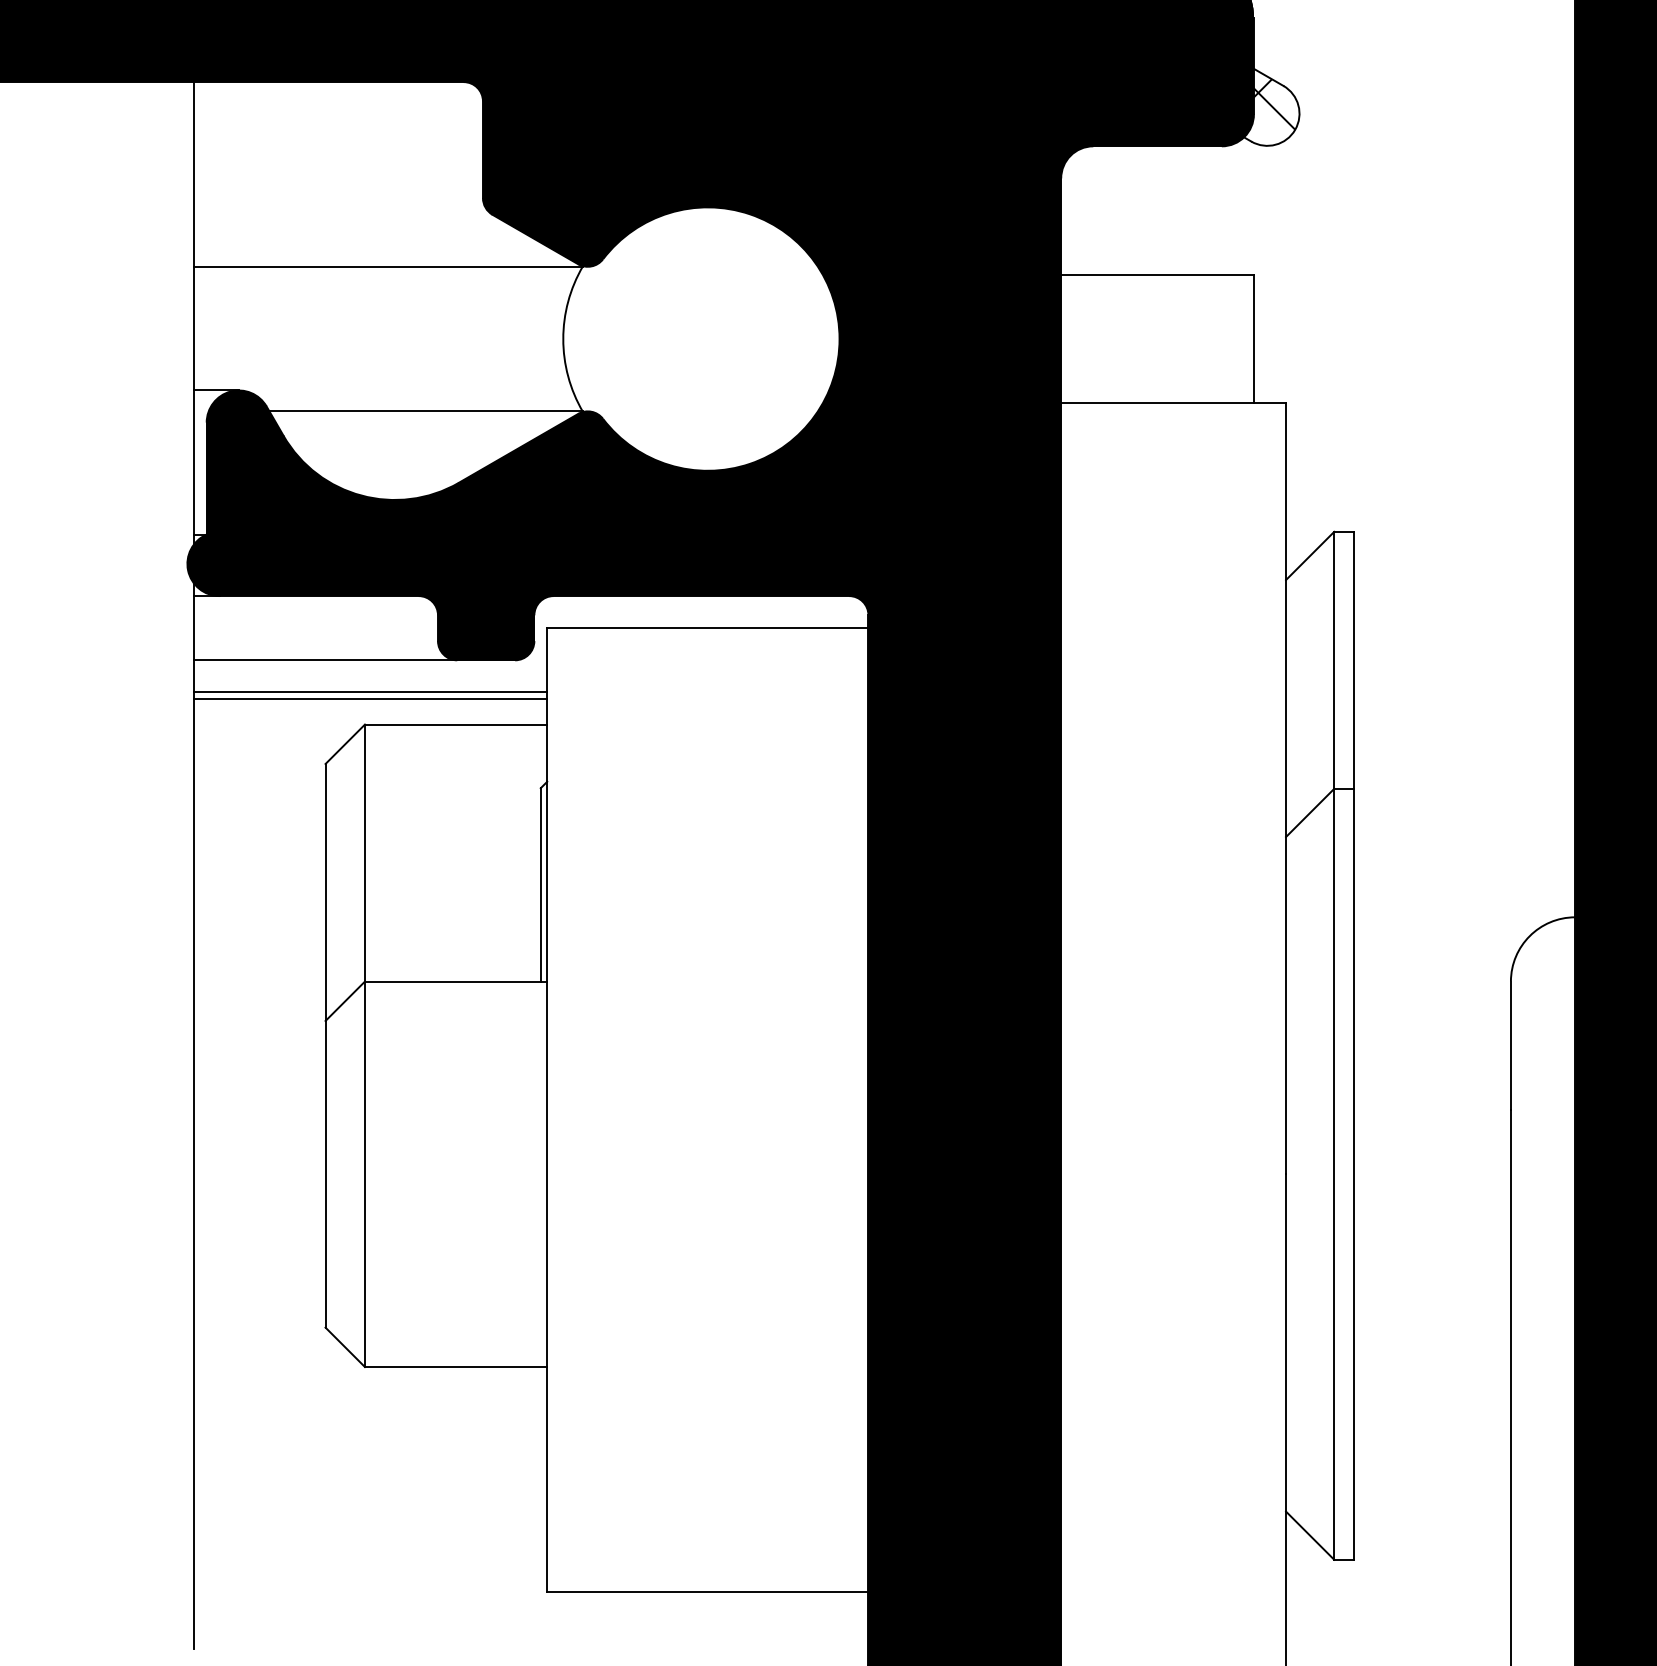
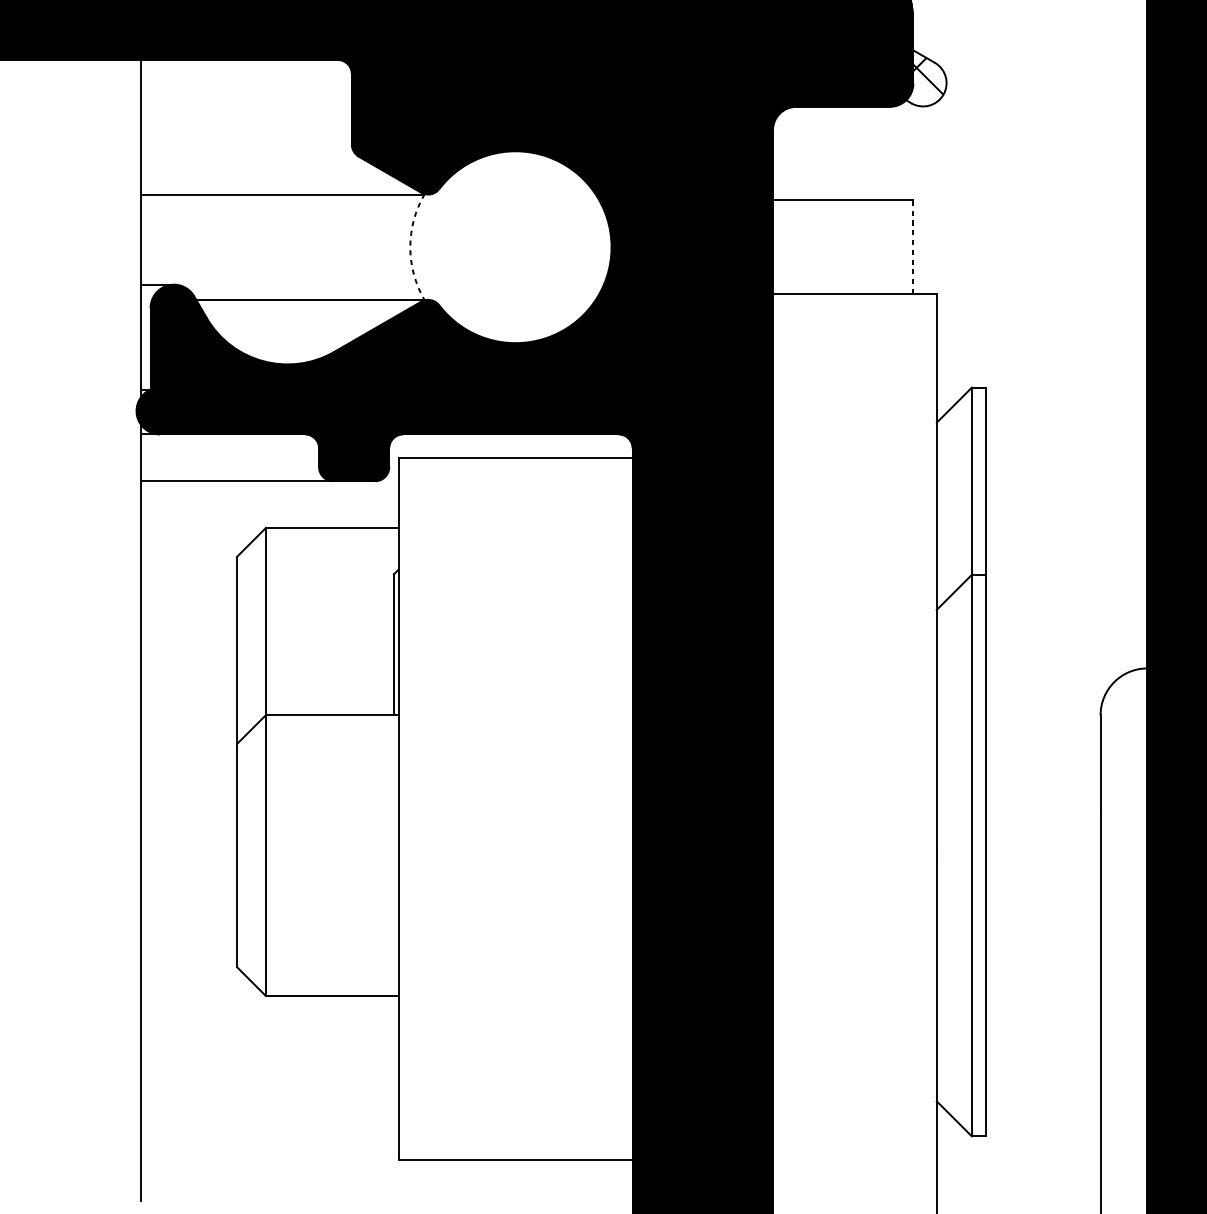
line: (1253, 338) -> (913, 246), solid -> dashed
arc: (563, 339) -> (410, 247), solid -> dashed
line: (370, 692) -> (269, 504), removed
line: (370, 698) -> (269, 509), removed

